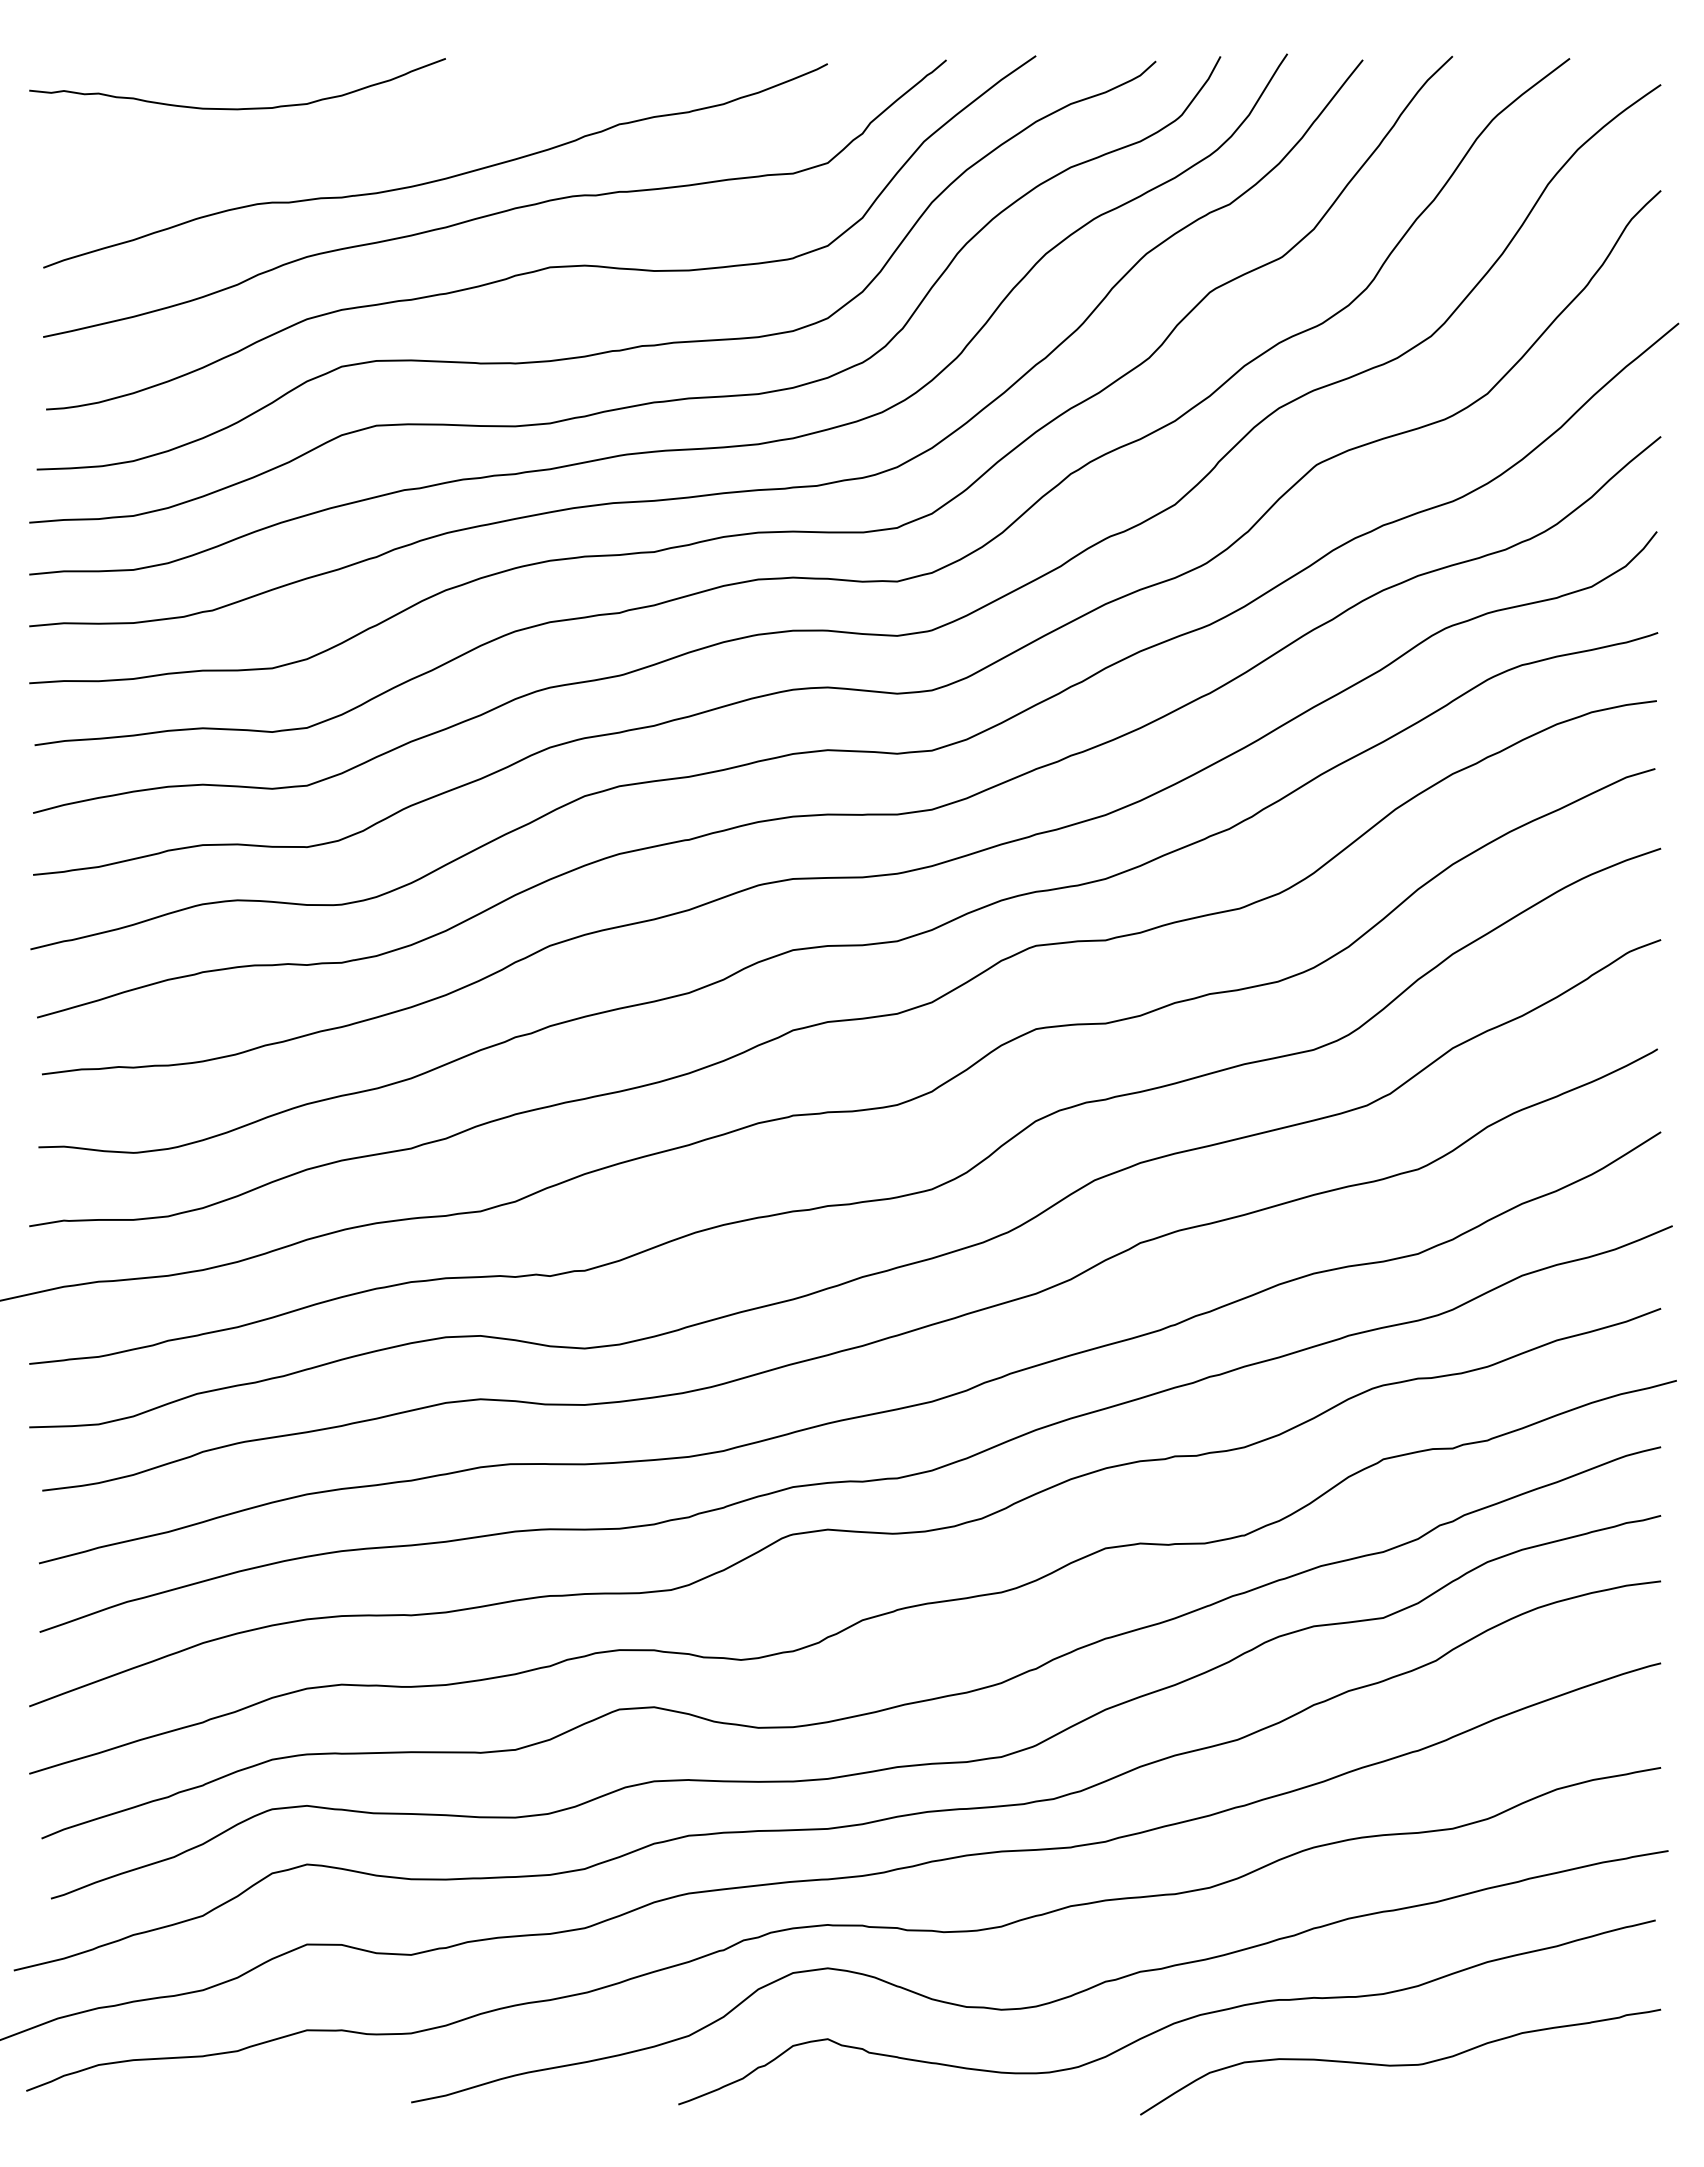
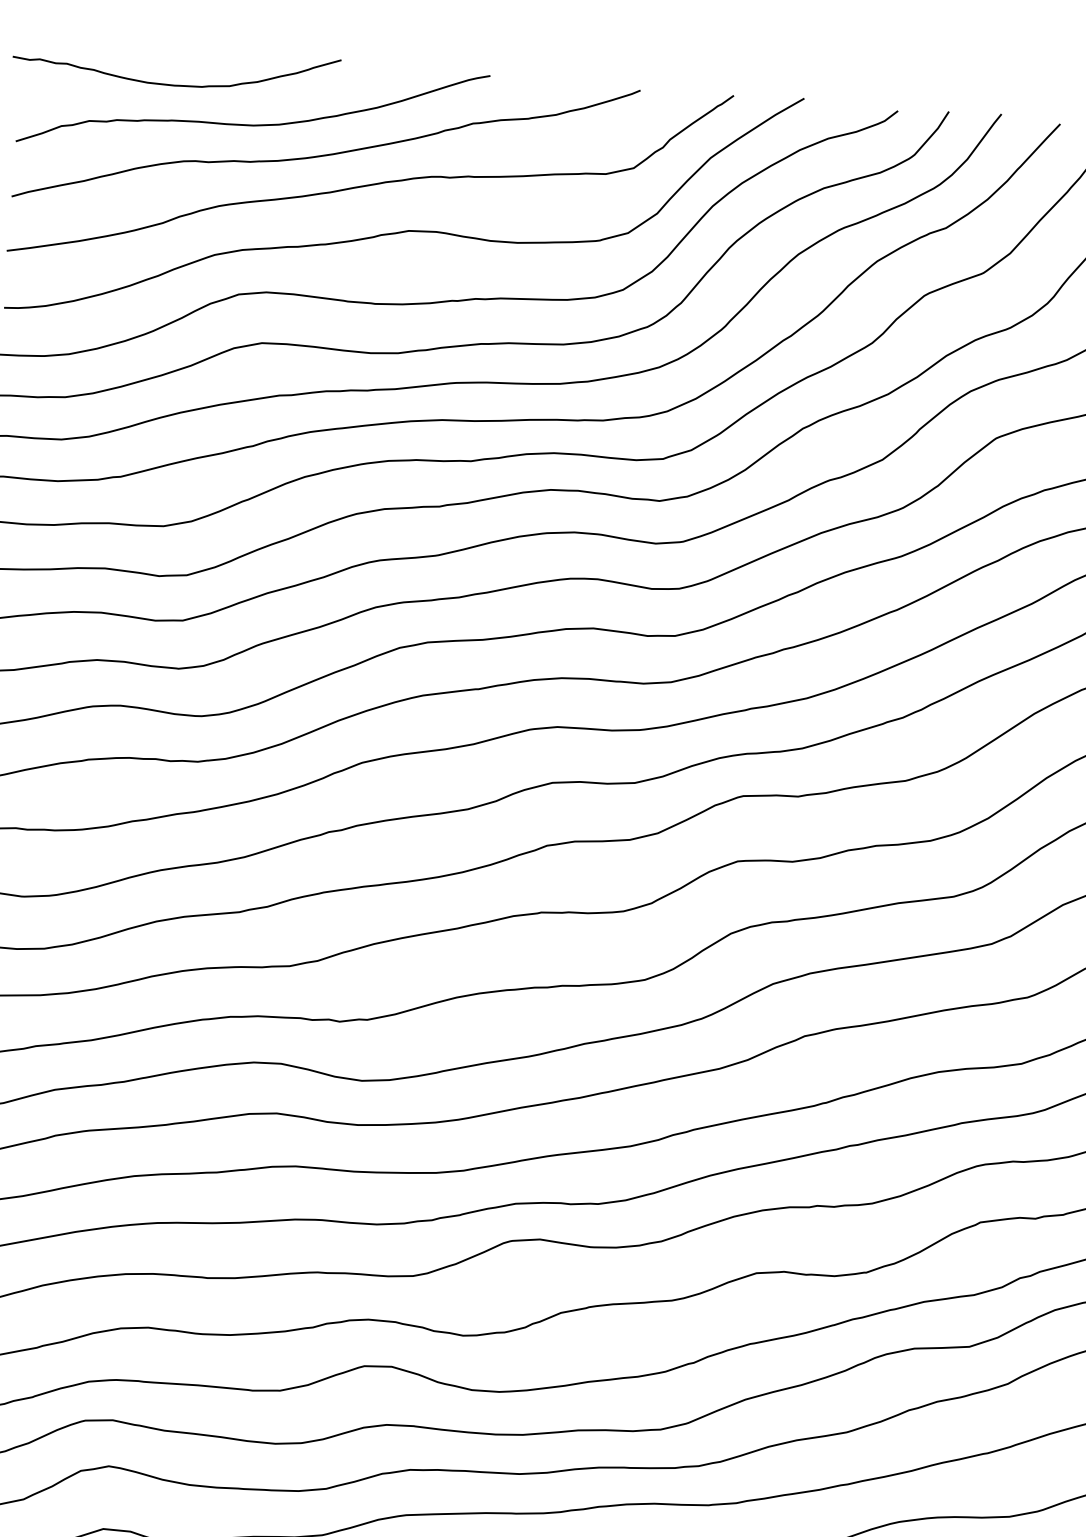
curve: (345, 149) -> (256, 124), added

